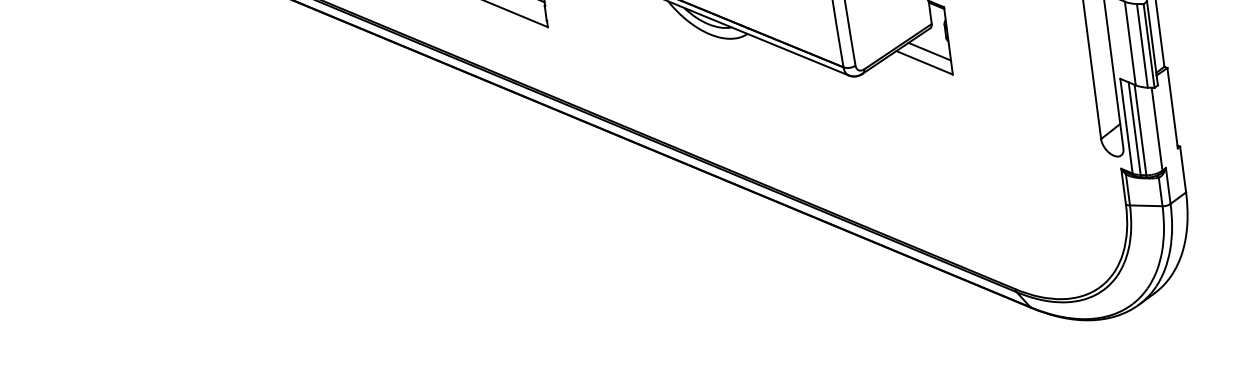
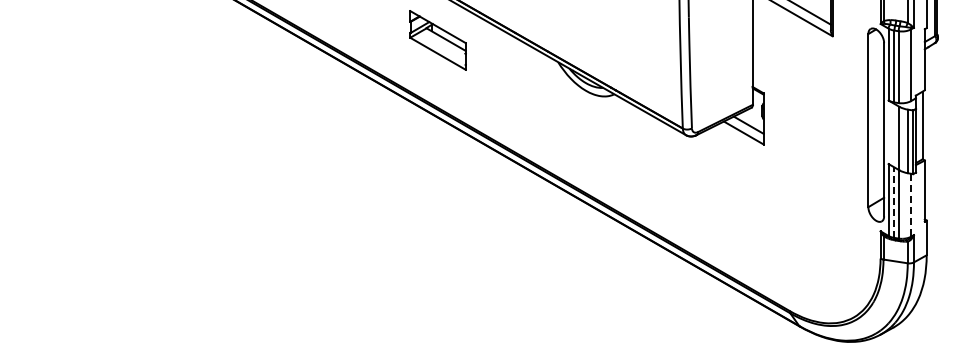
line: (1134, 128) -> (894, 202), solid -> dashed
line: (1157, 129) -> (911, 205), solid -> dashed

